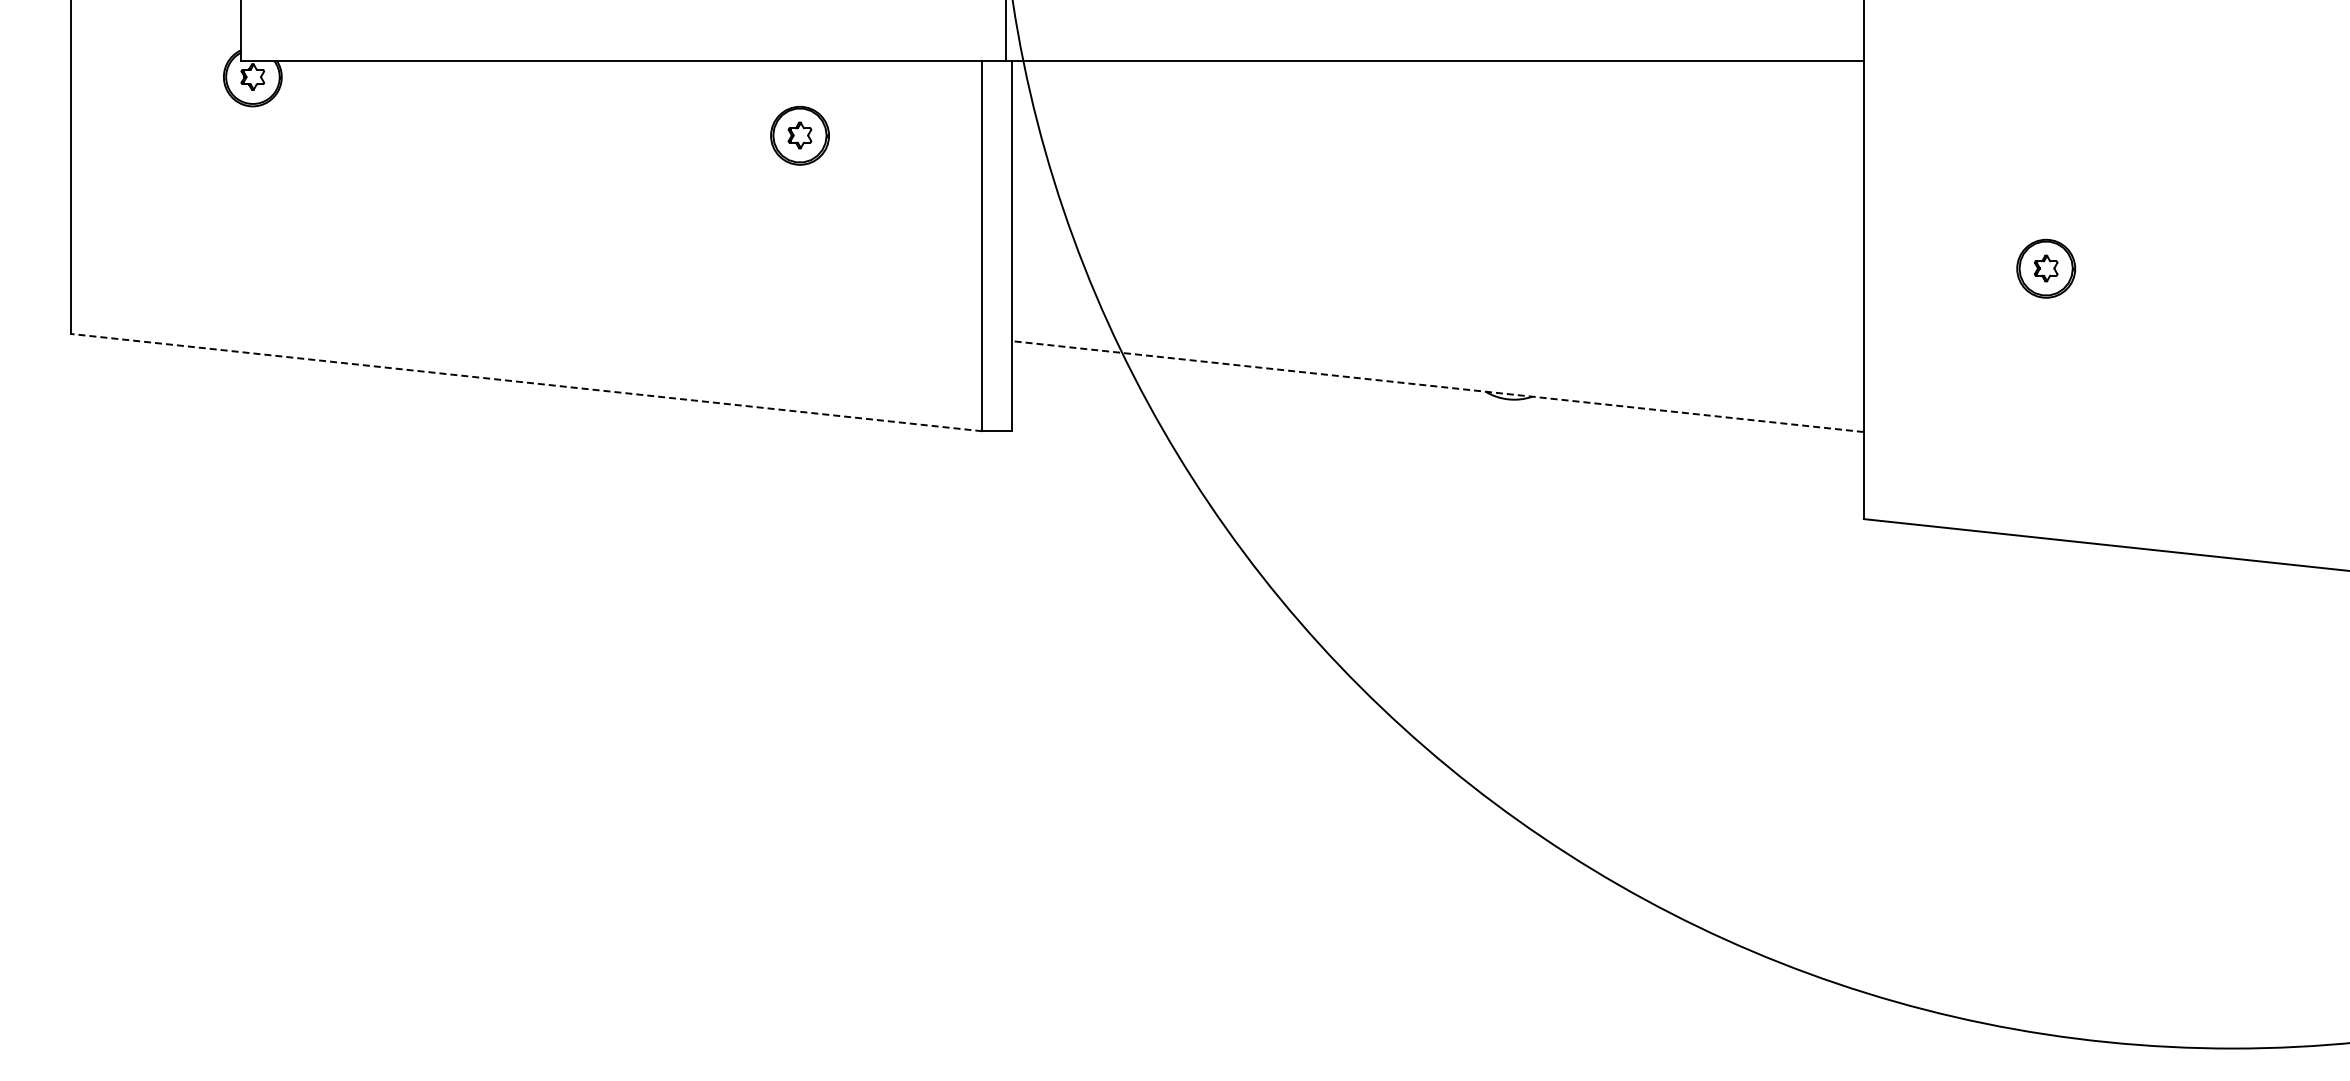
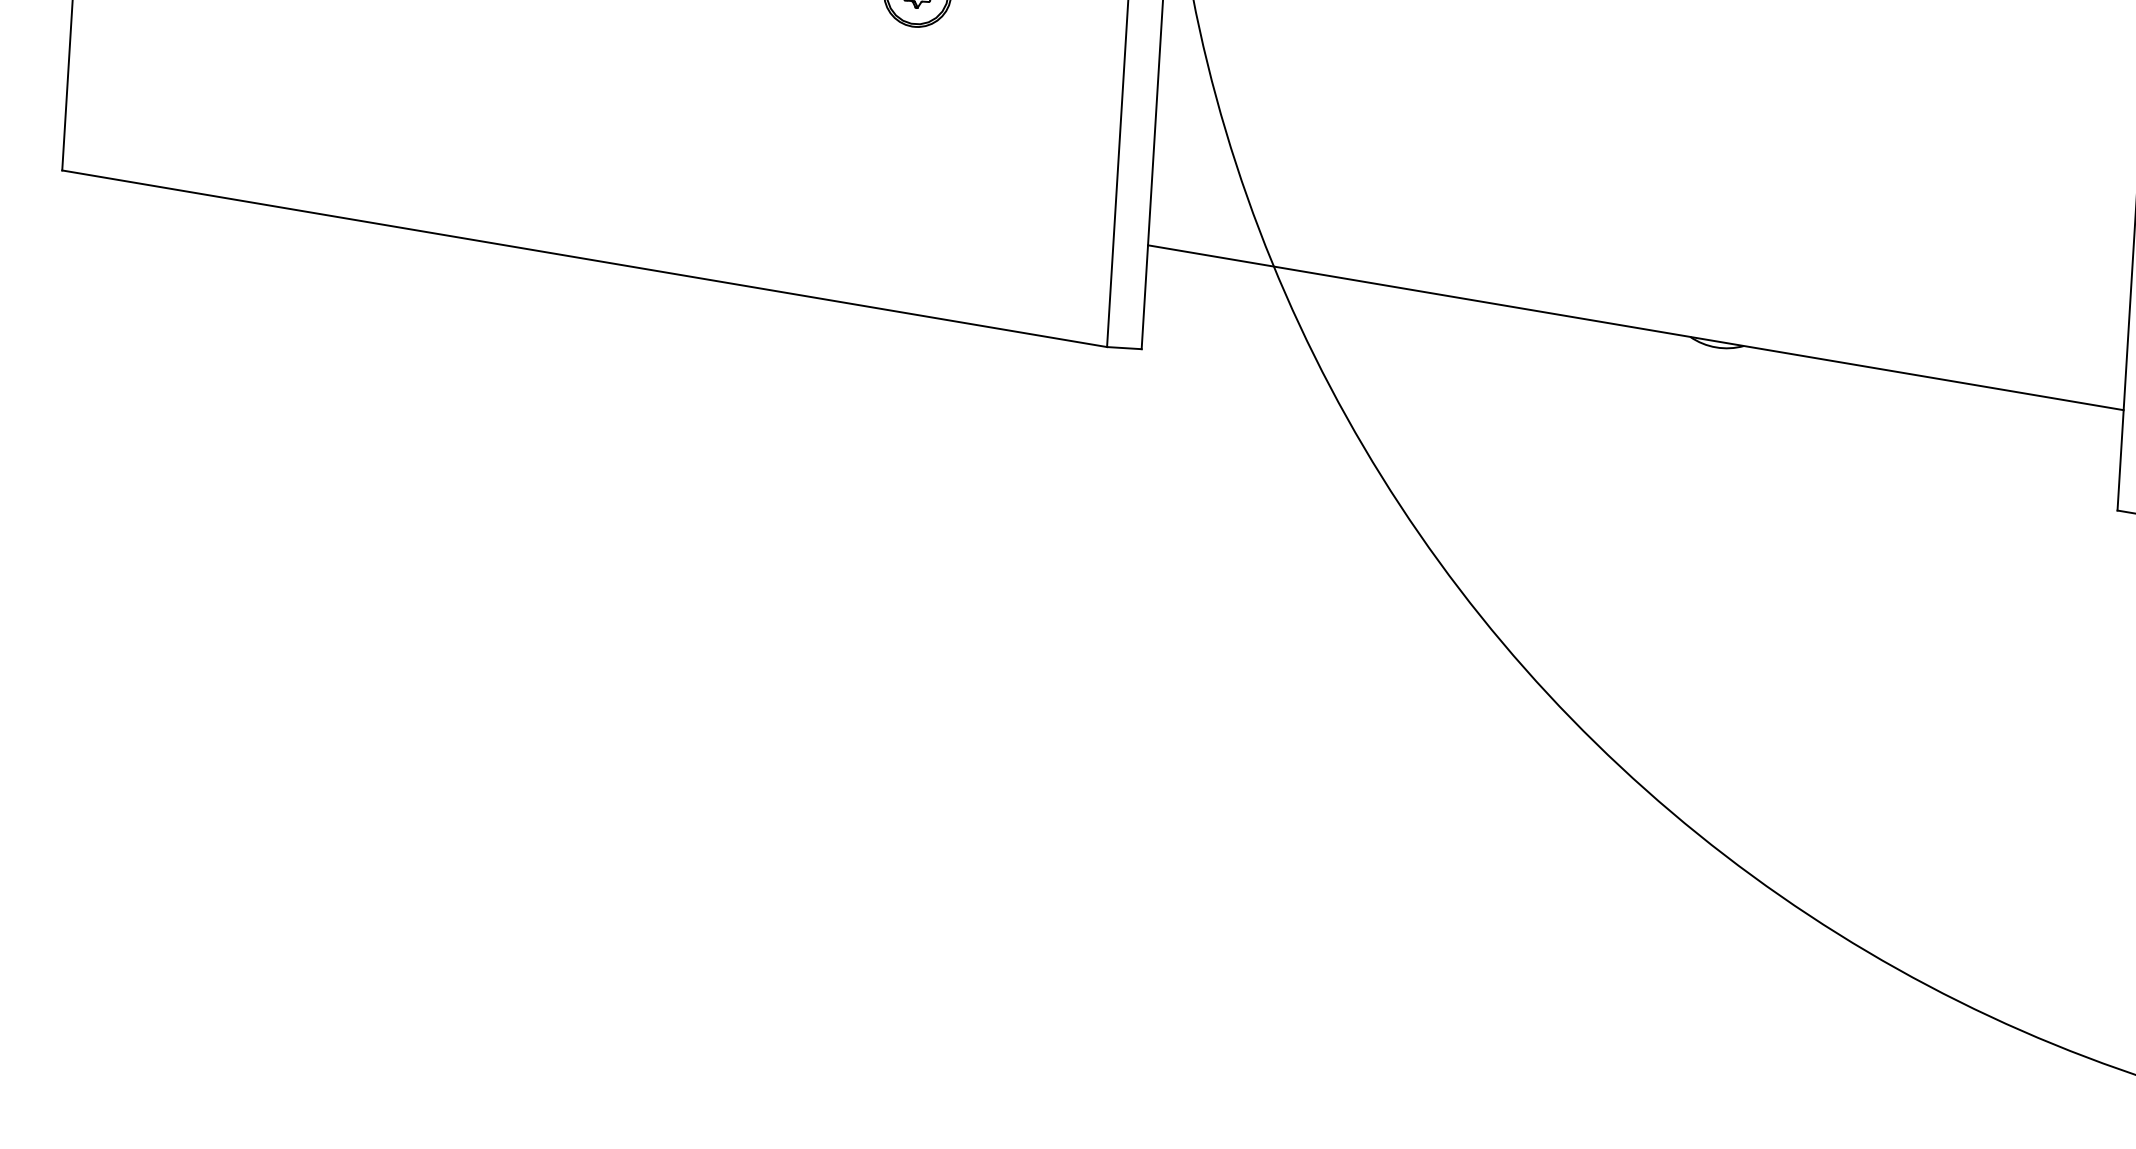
line: (526, 382) -> (584, 258), dashed -> solid
line: (1437, 386) -> (1635, 327), dashed -> solid

